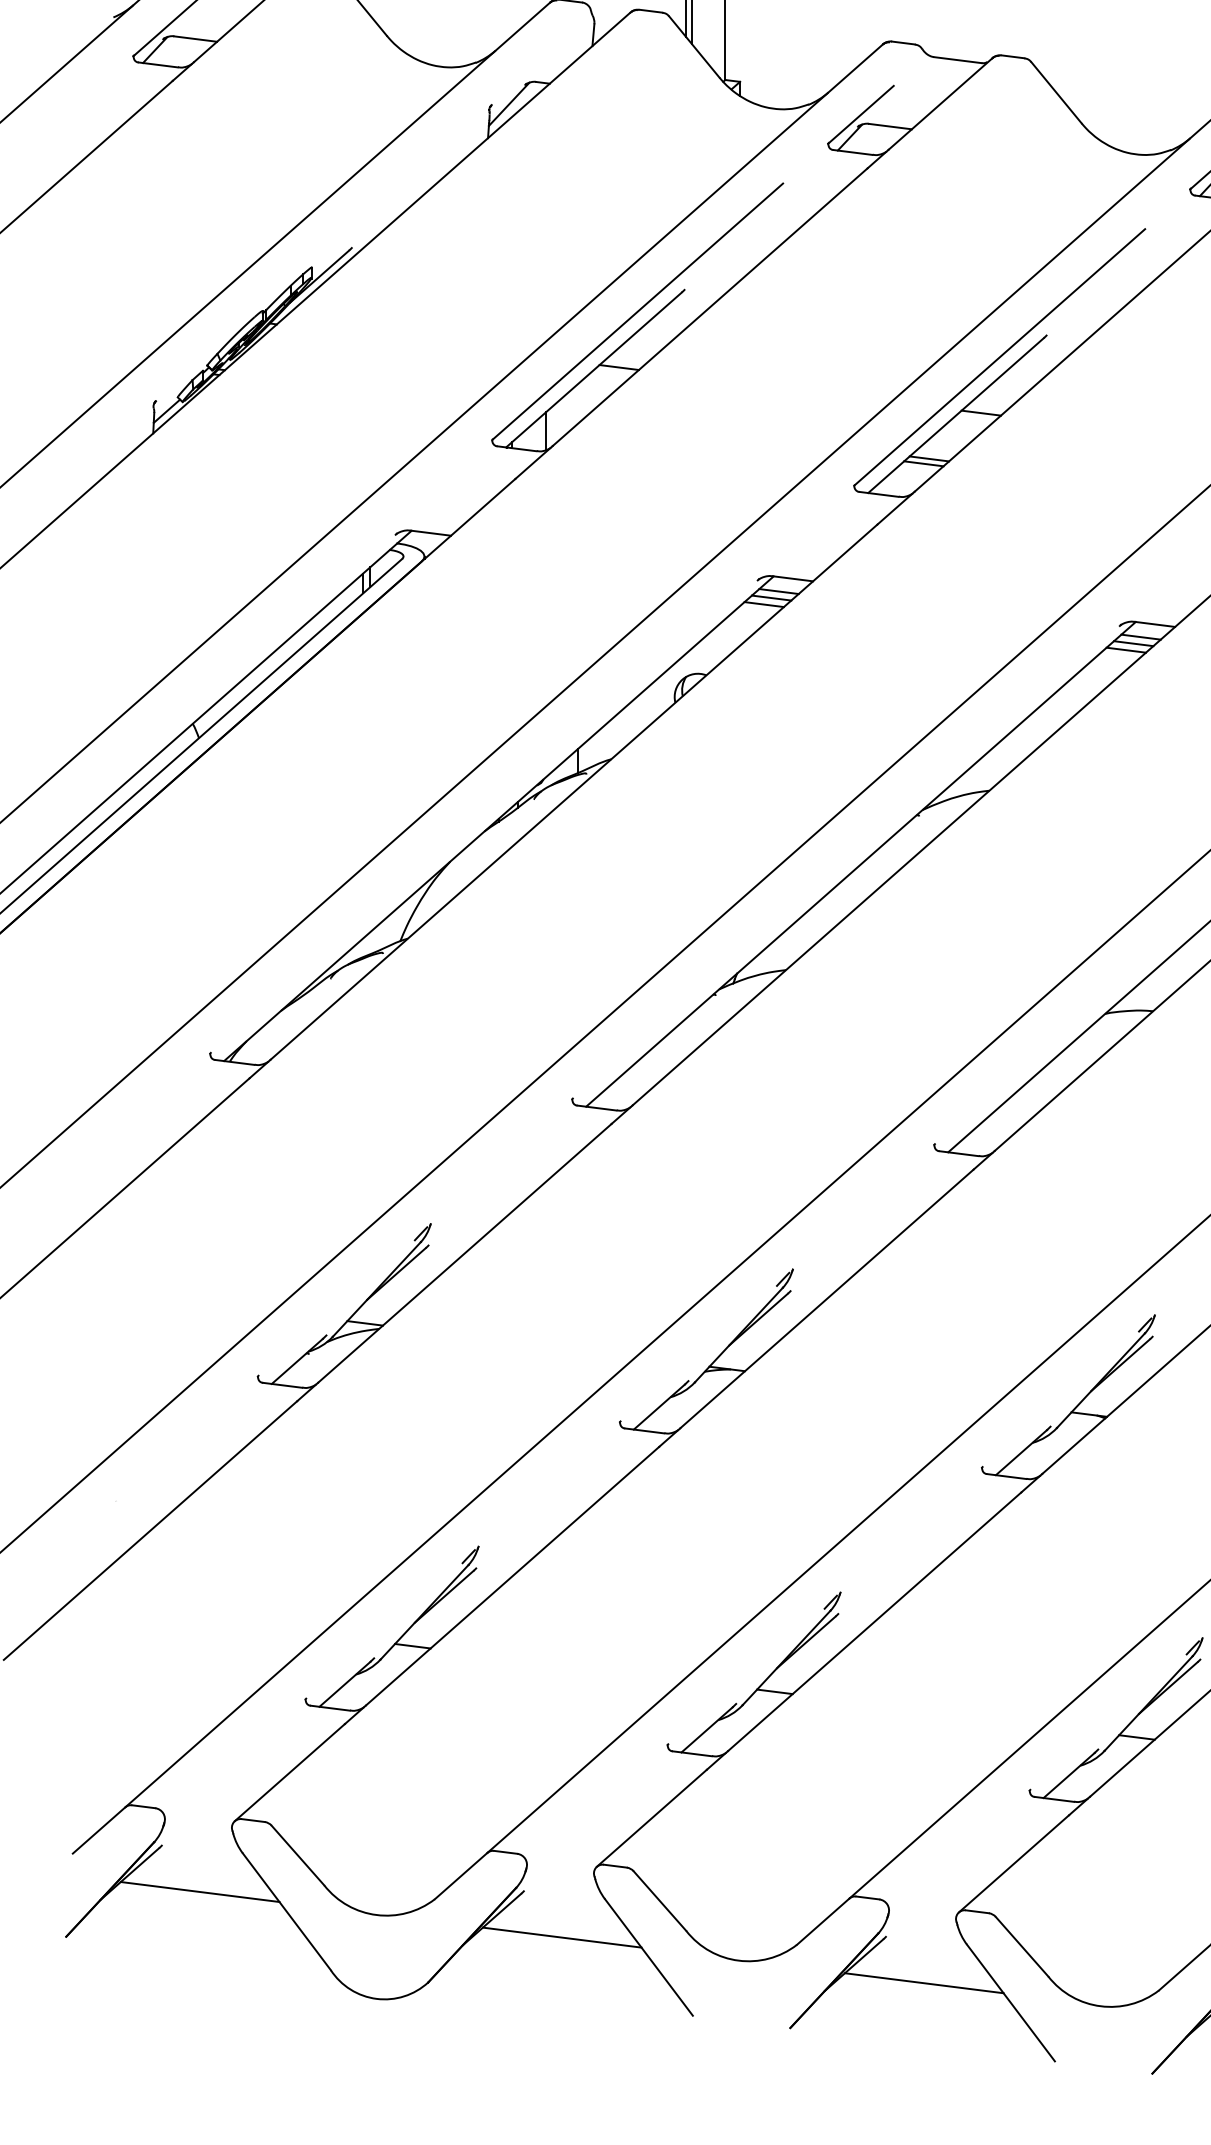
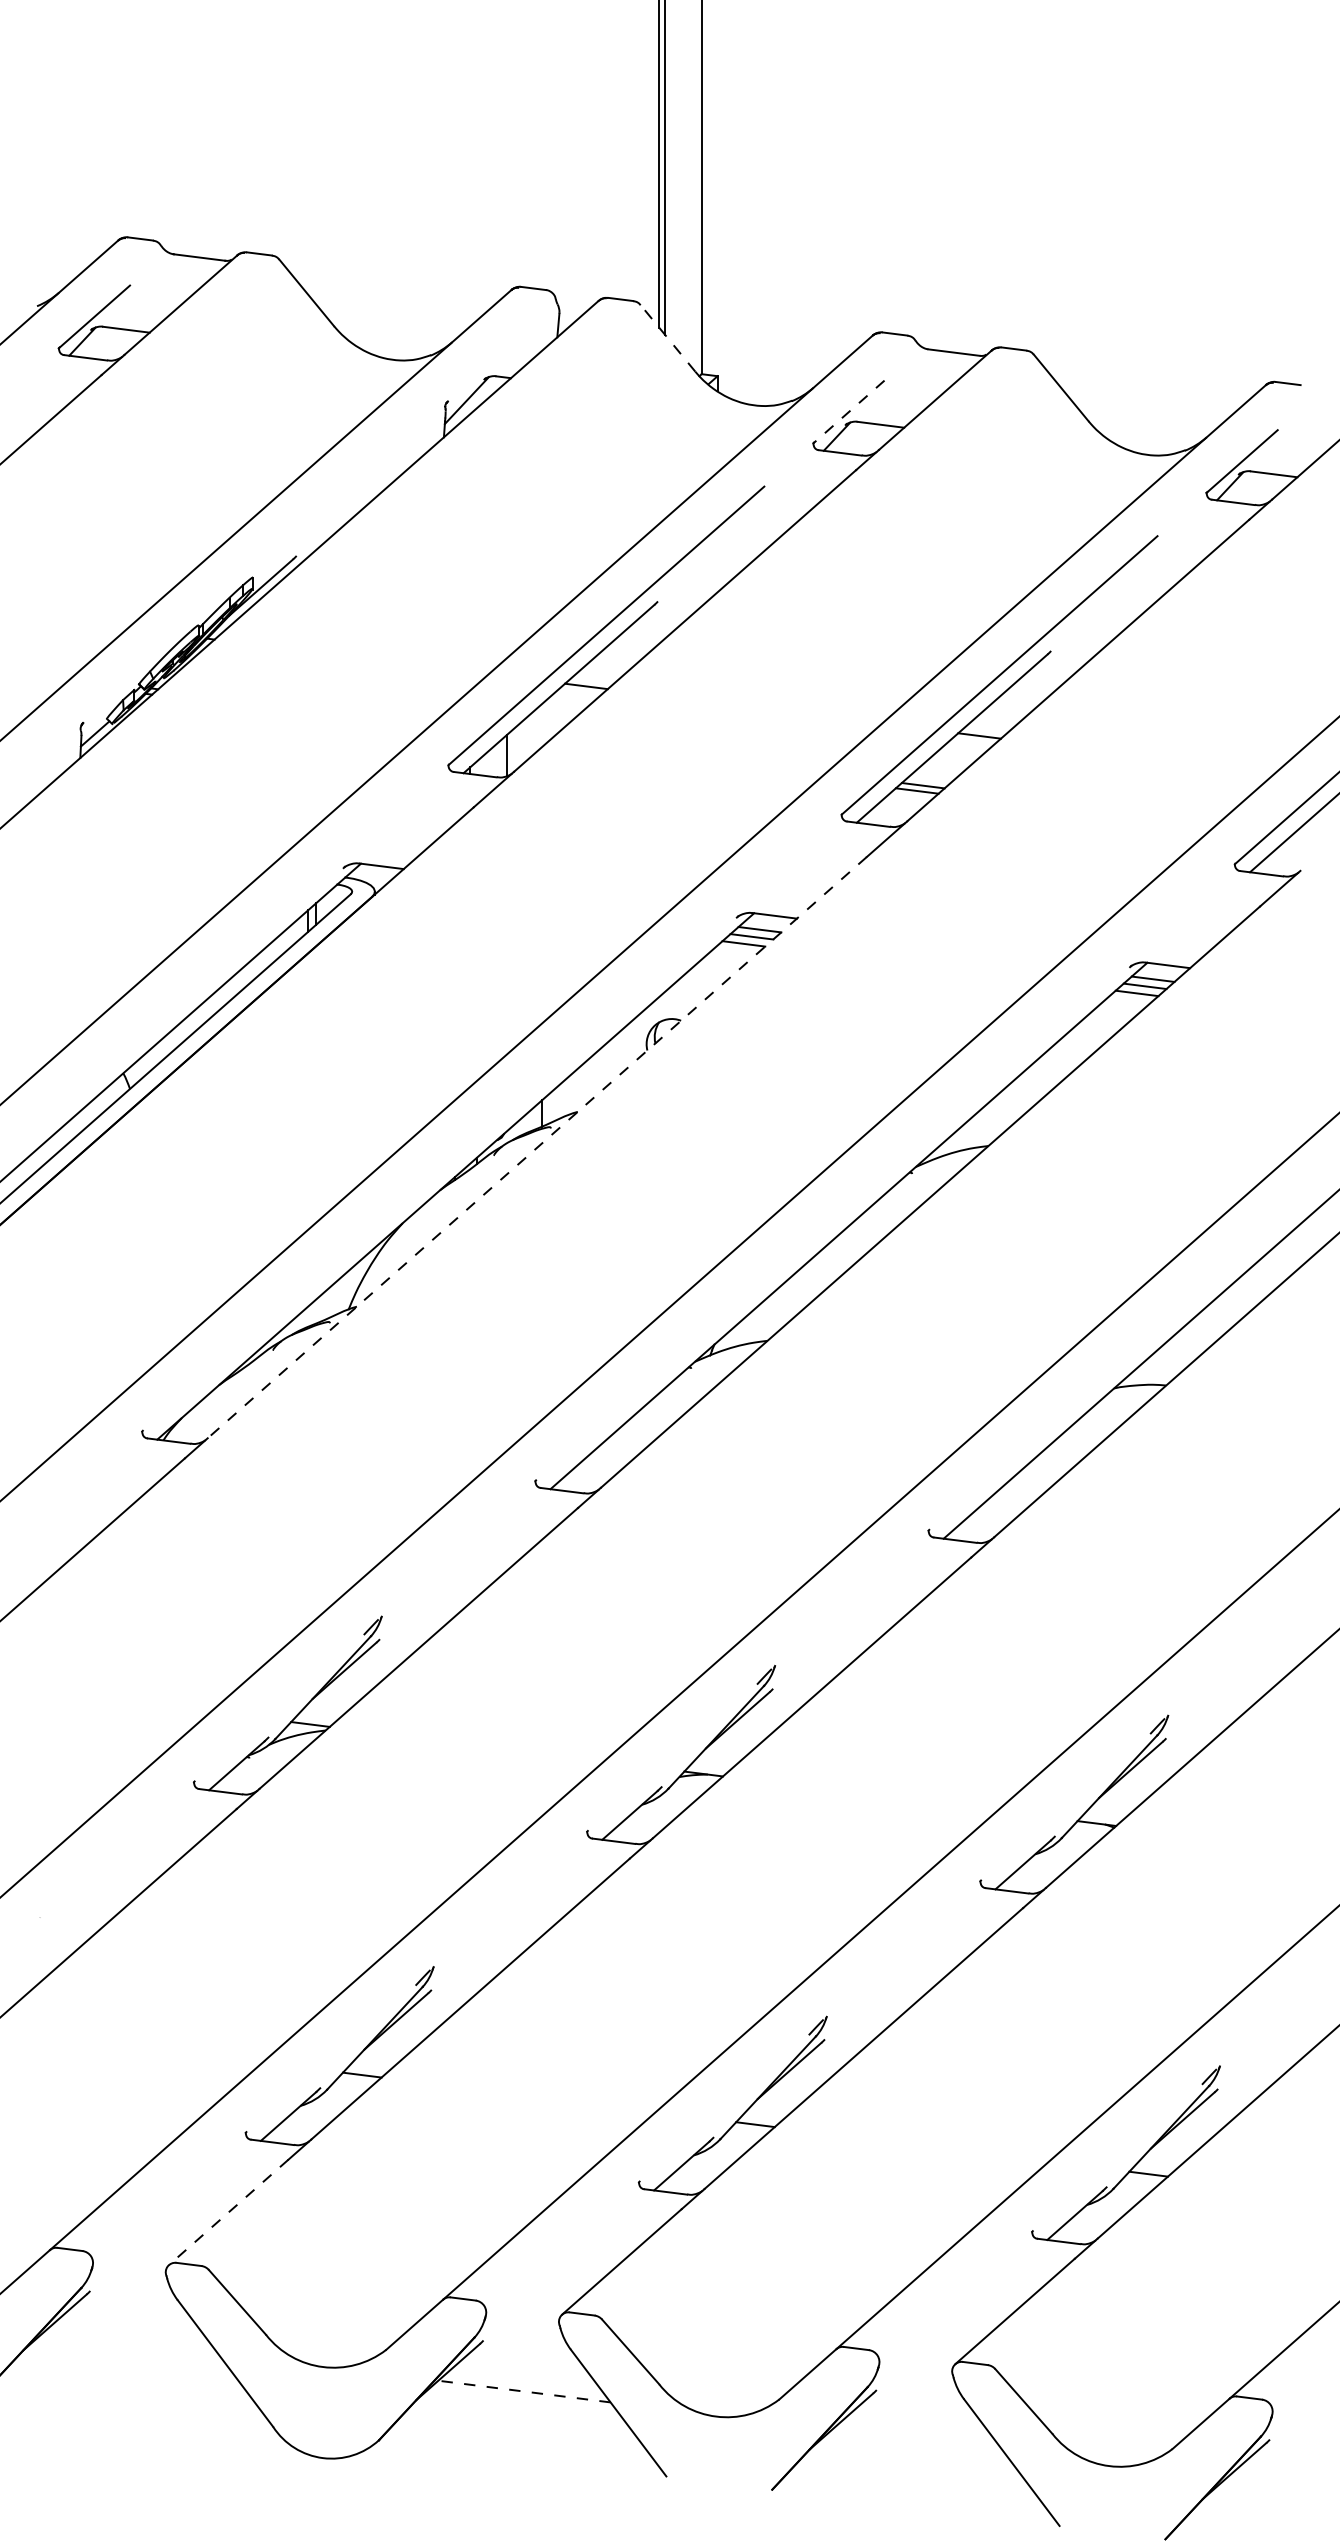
line: (693, 47) -> (667, 338), solid -> dashed
line: (860, 115) -> (848, 412), solid -> dashed
line: (573, 792) -> (536, 1147), solid -> dashed
line: (289, 1772) -> (228, 2212), solid -> dashed
line: (200, 1891) -> (131, 2341), removed
line: (562, 1937) -> (524, 2391), solid -> dashed
line: (924, 1982) -> (917, 2440), removed

